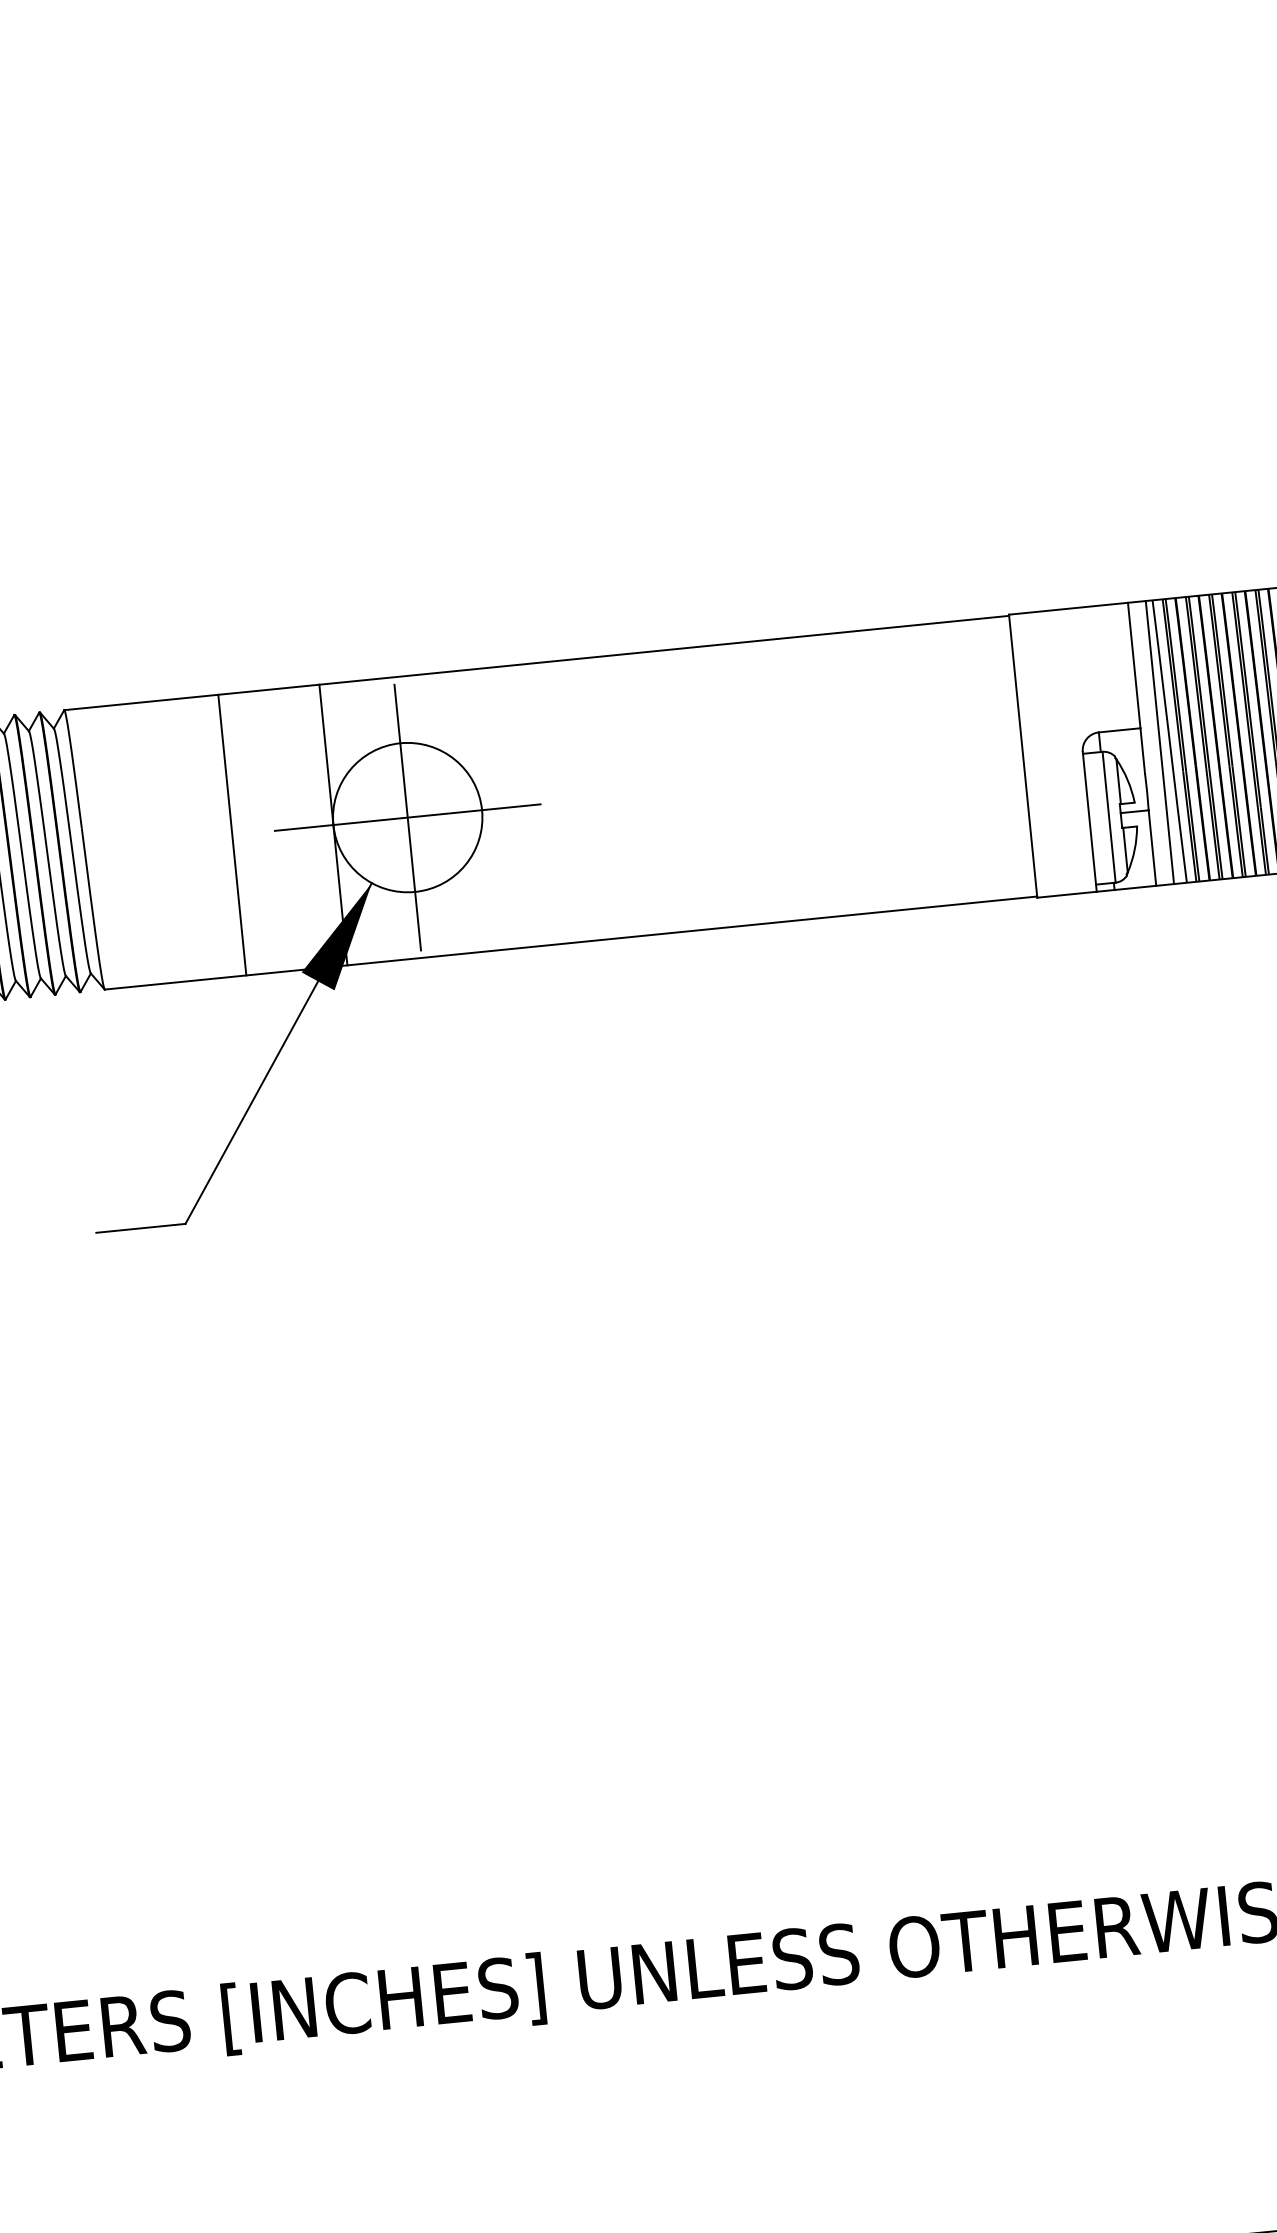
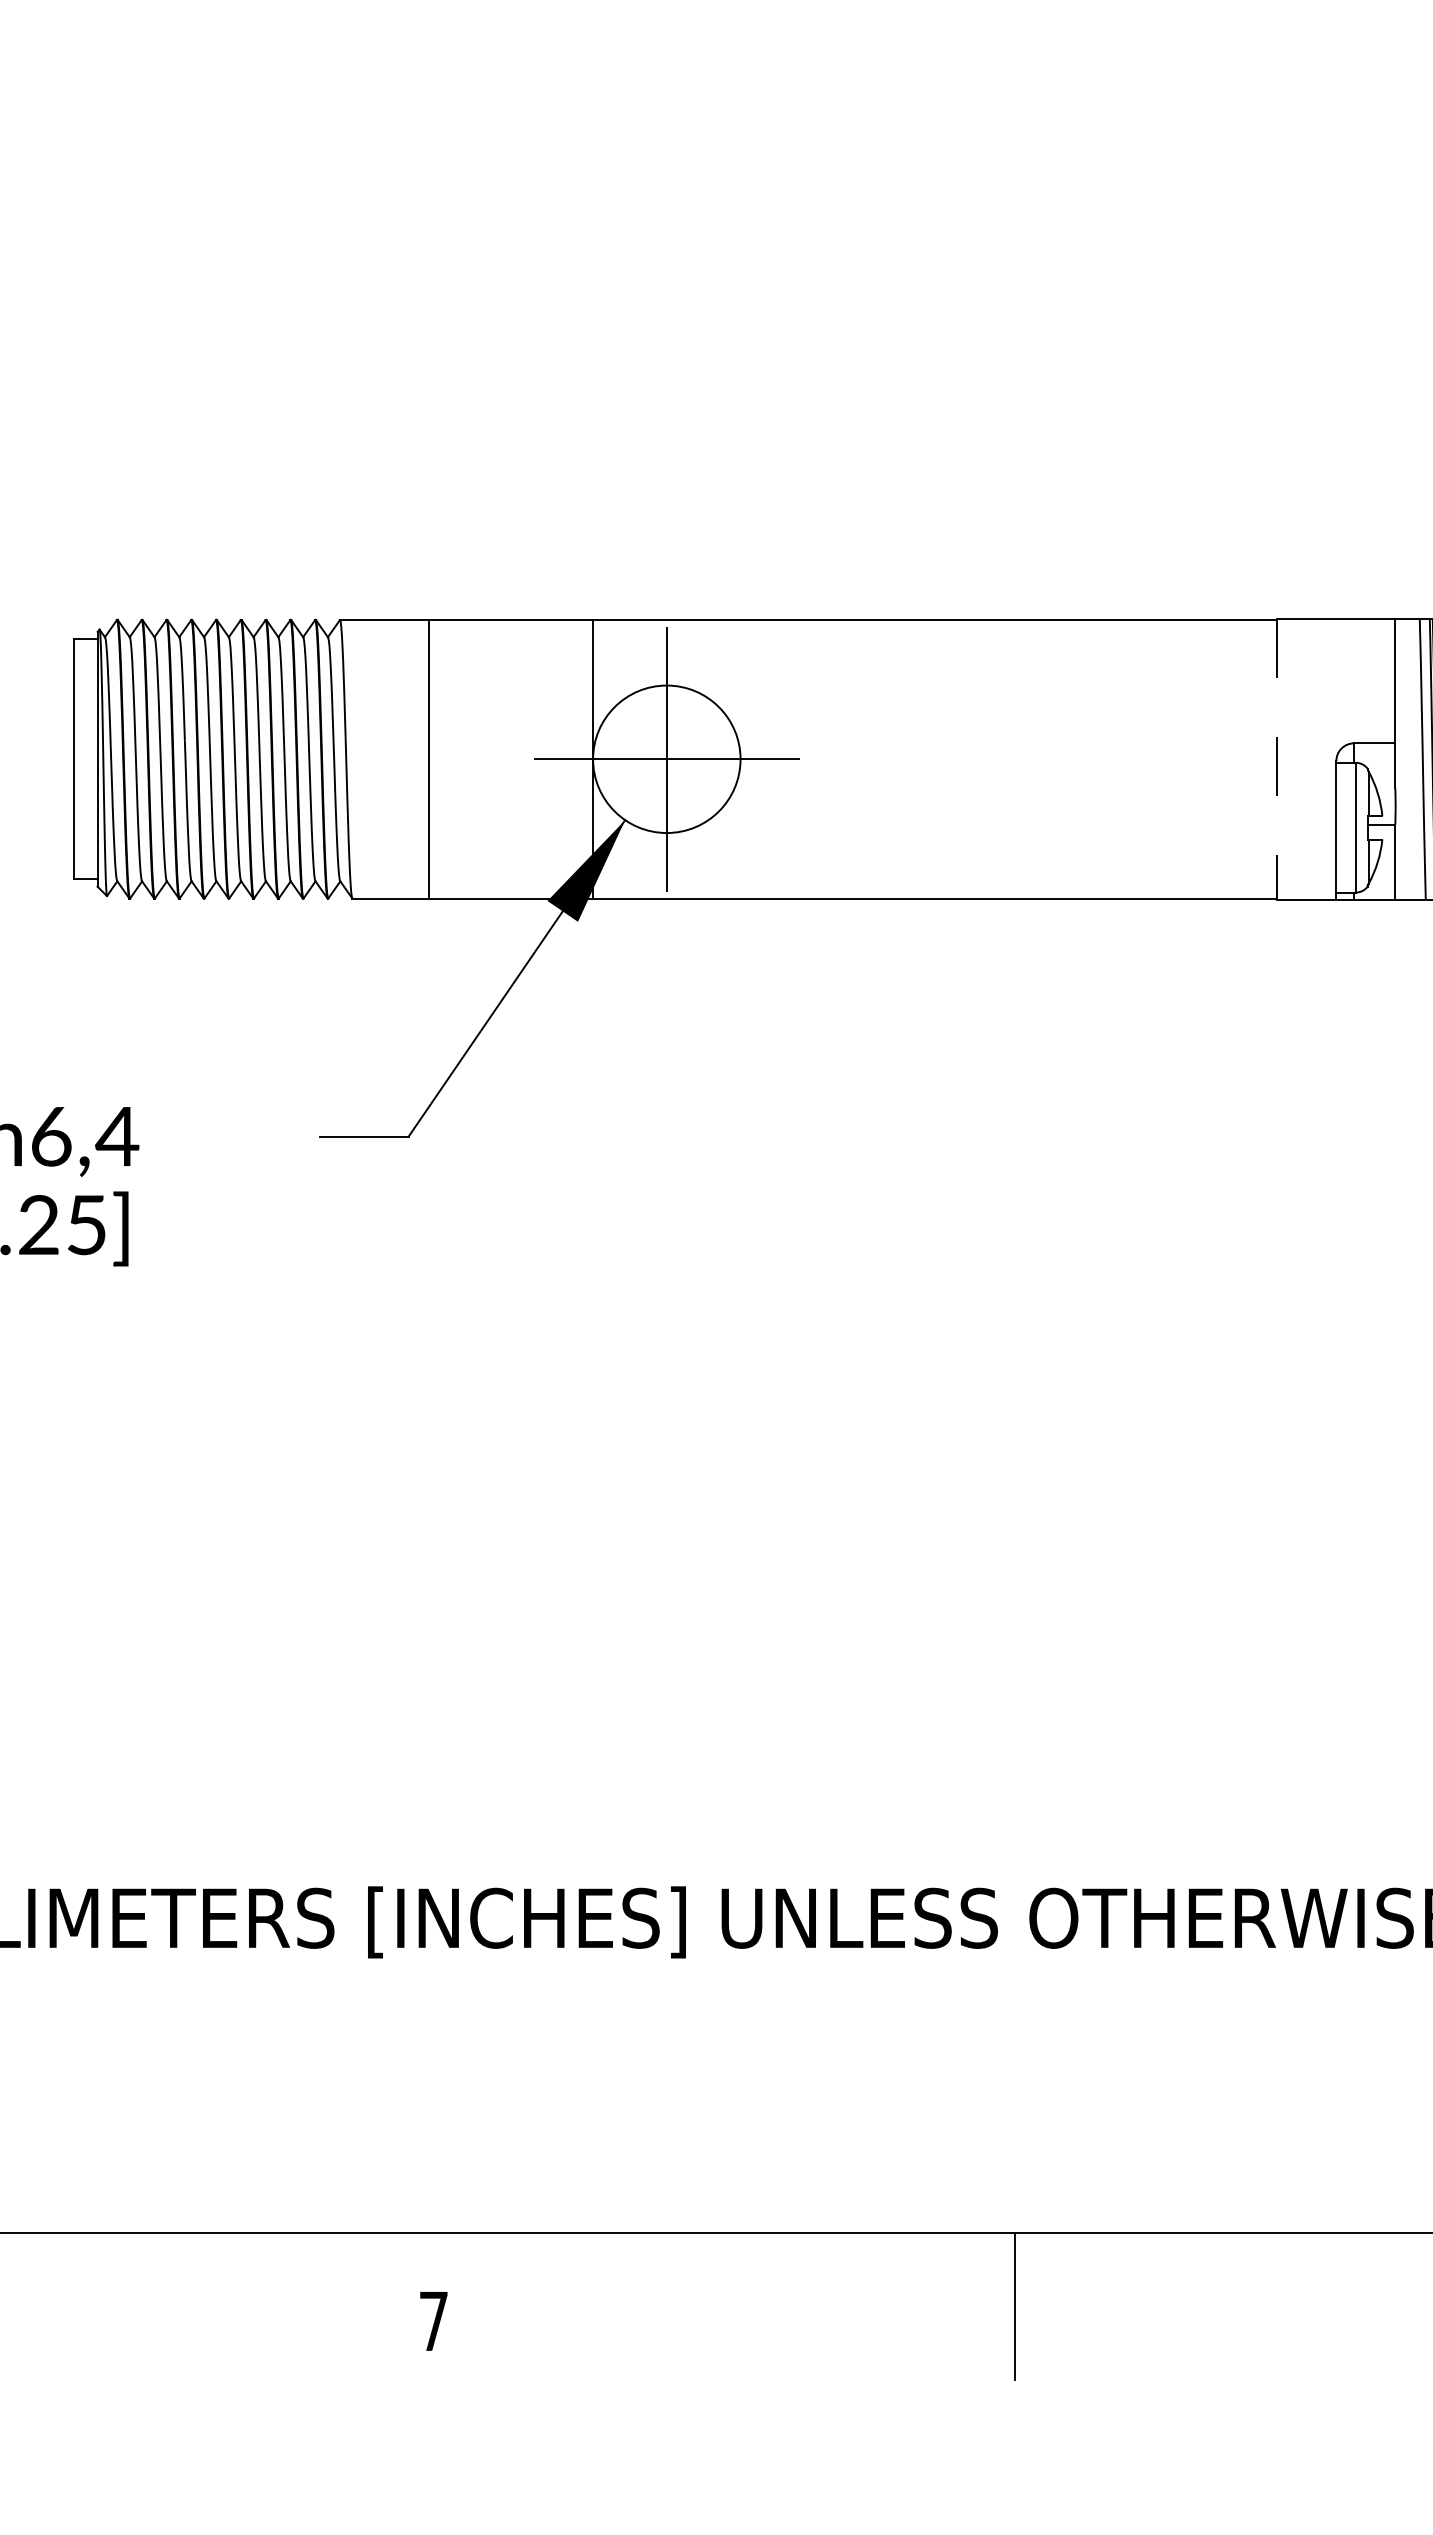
line: (1160, 741) -> (1413, 758), removed
line: (1023, 756) -> (1277, 759), solid -> dashed
line: (232, 835) -> (428, 759), moved

